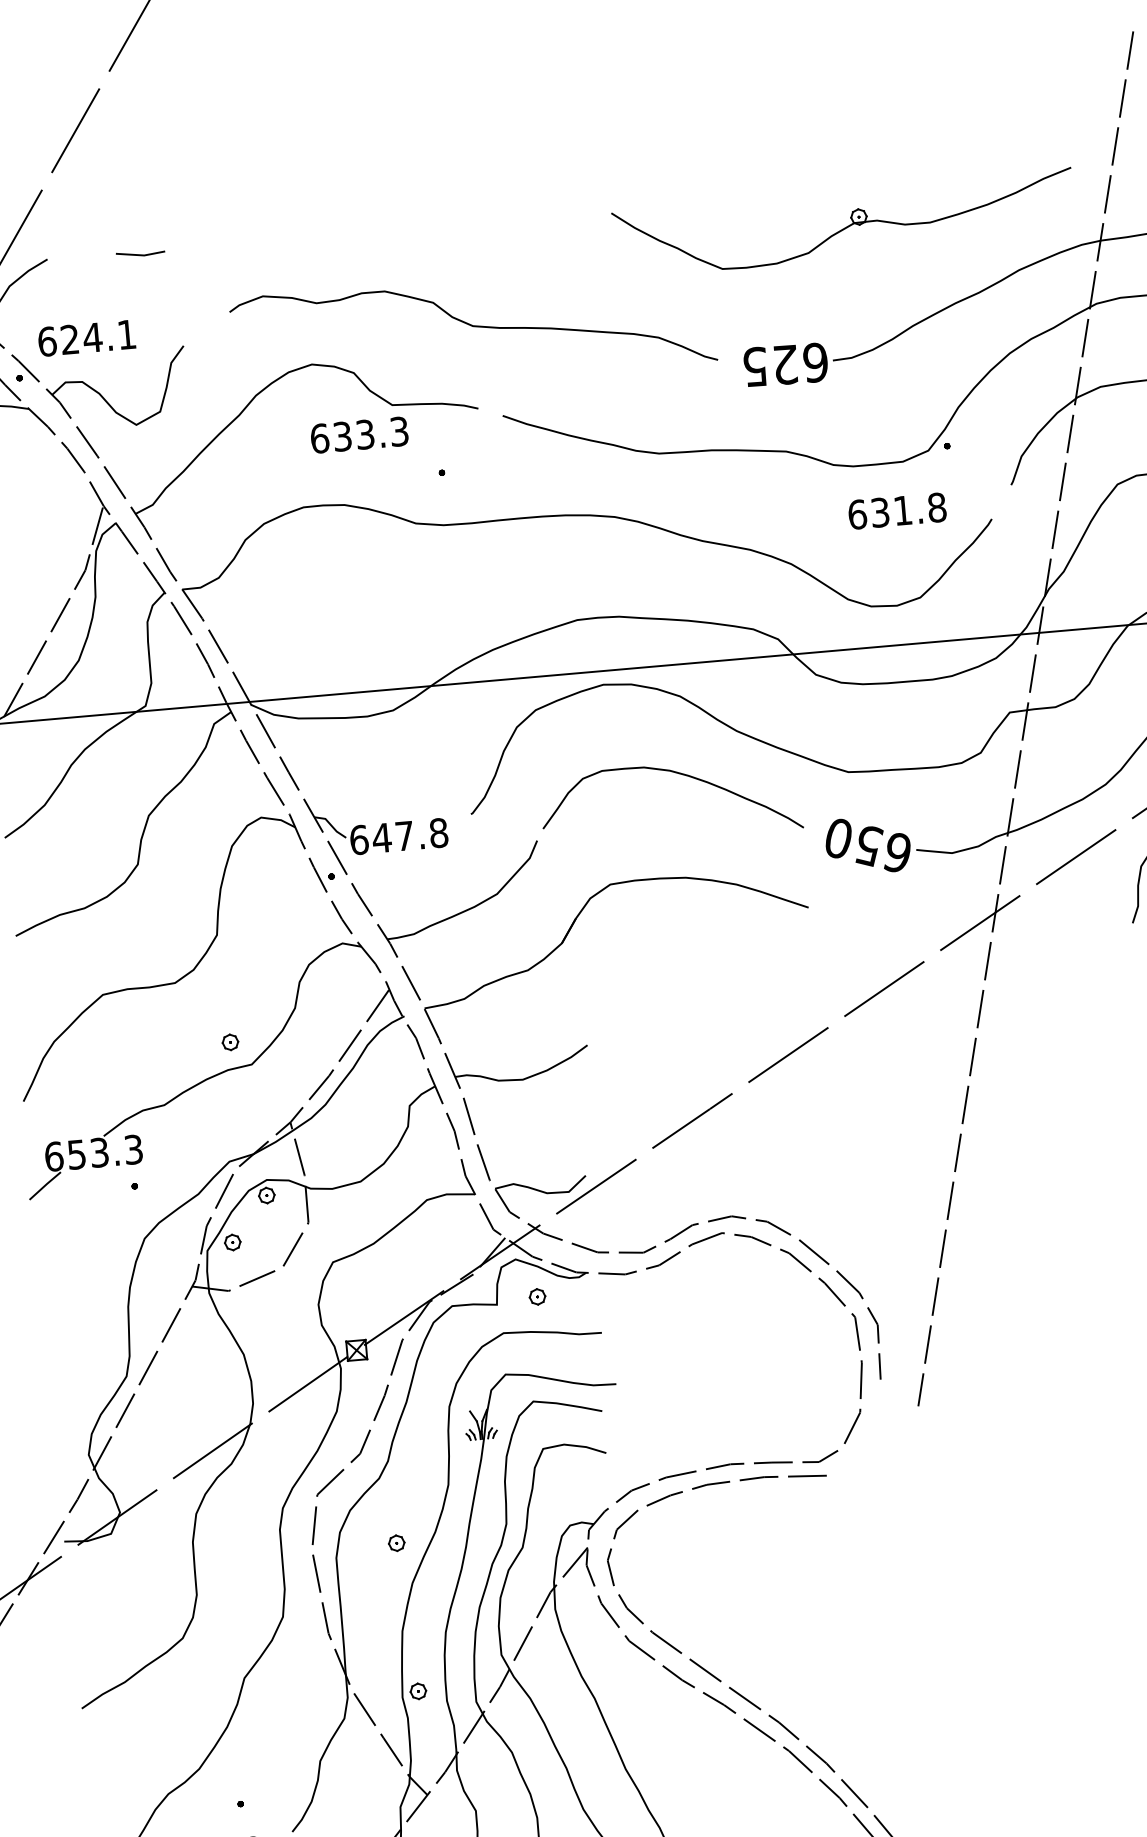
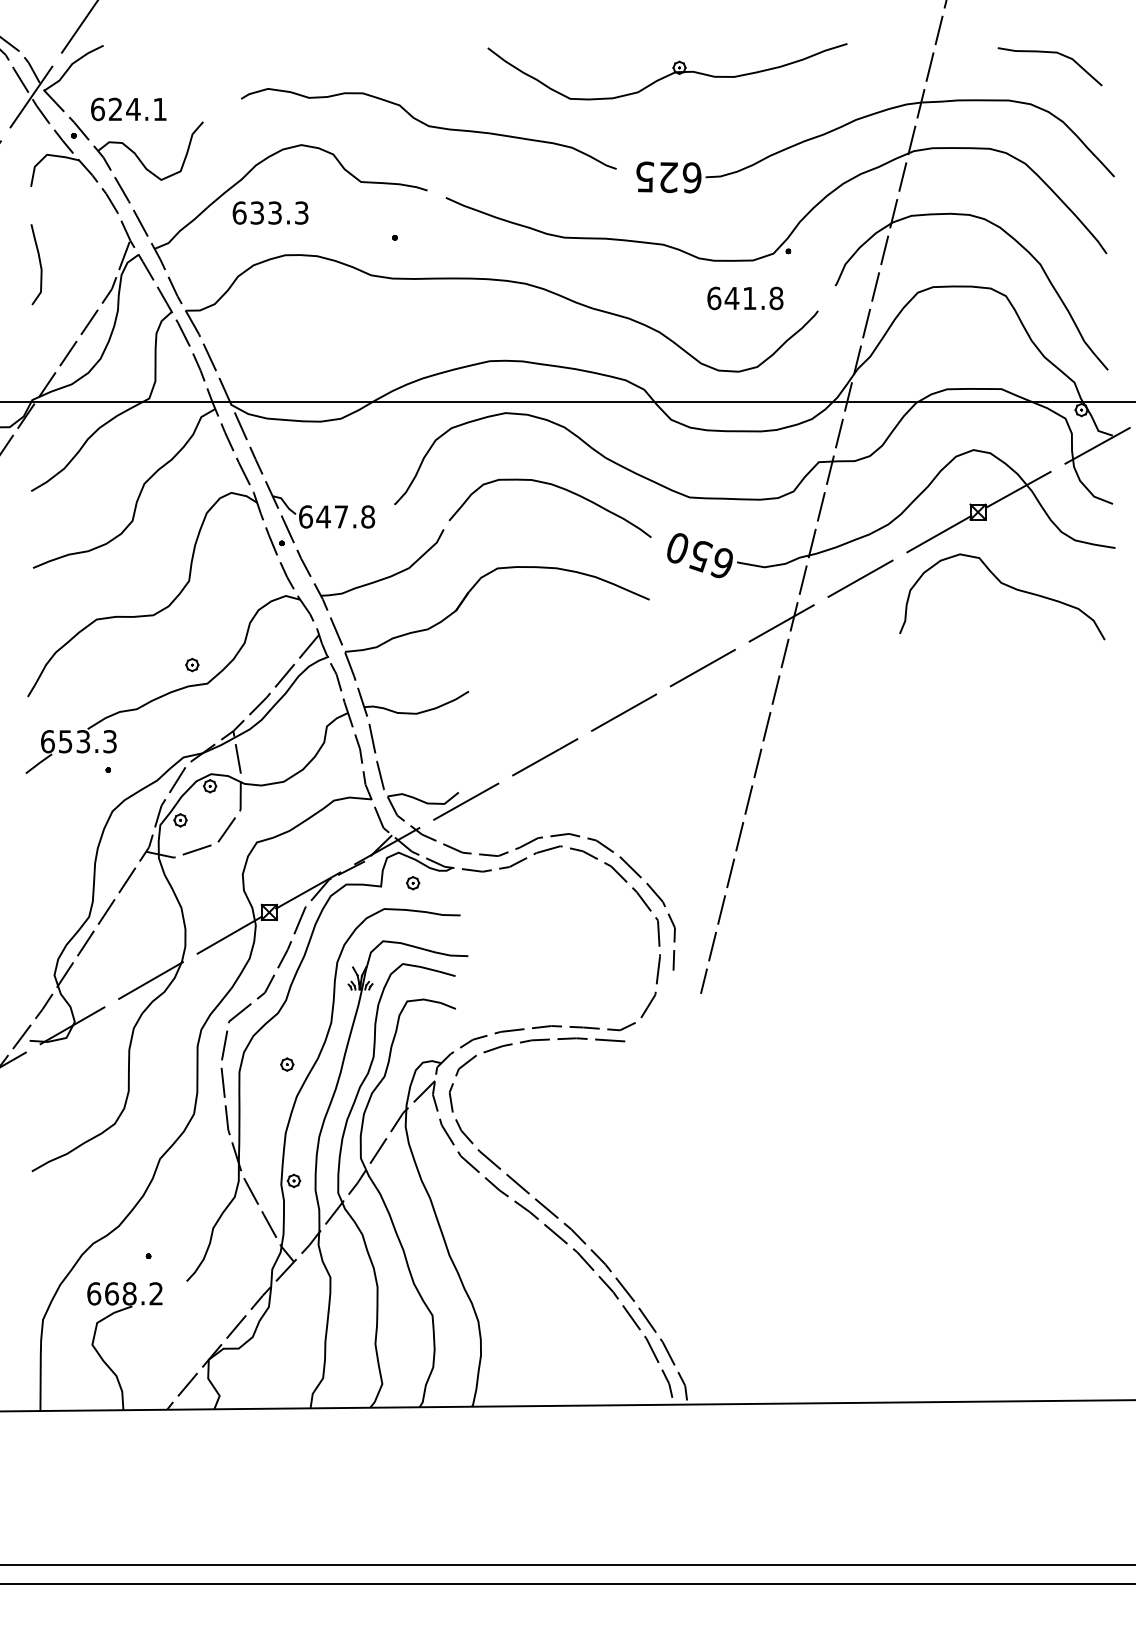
part: (843, 223) -> (667, 71), moved
line: (141, 253) -> (176, 47), removed
text: (359, 434) -> (270, 212), moved
text: (879, 512) -> (731, 298), 631.8 -> 641.8

